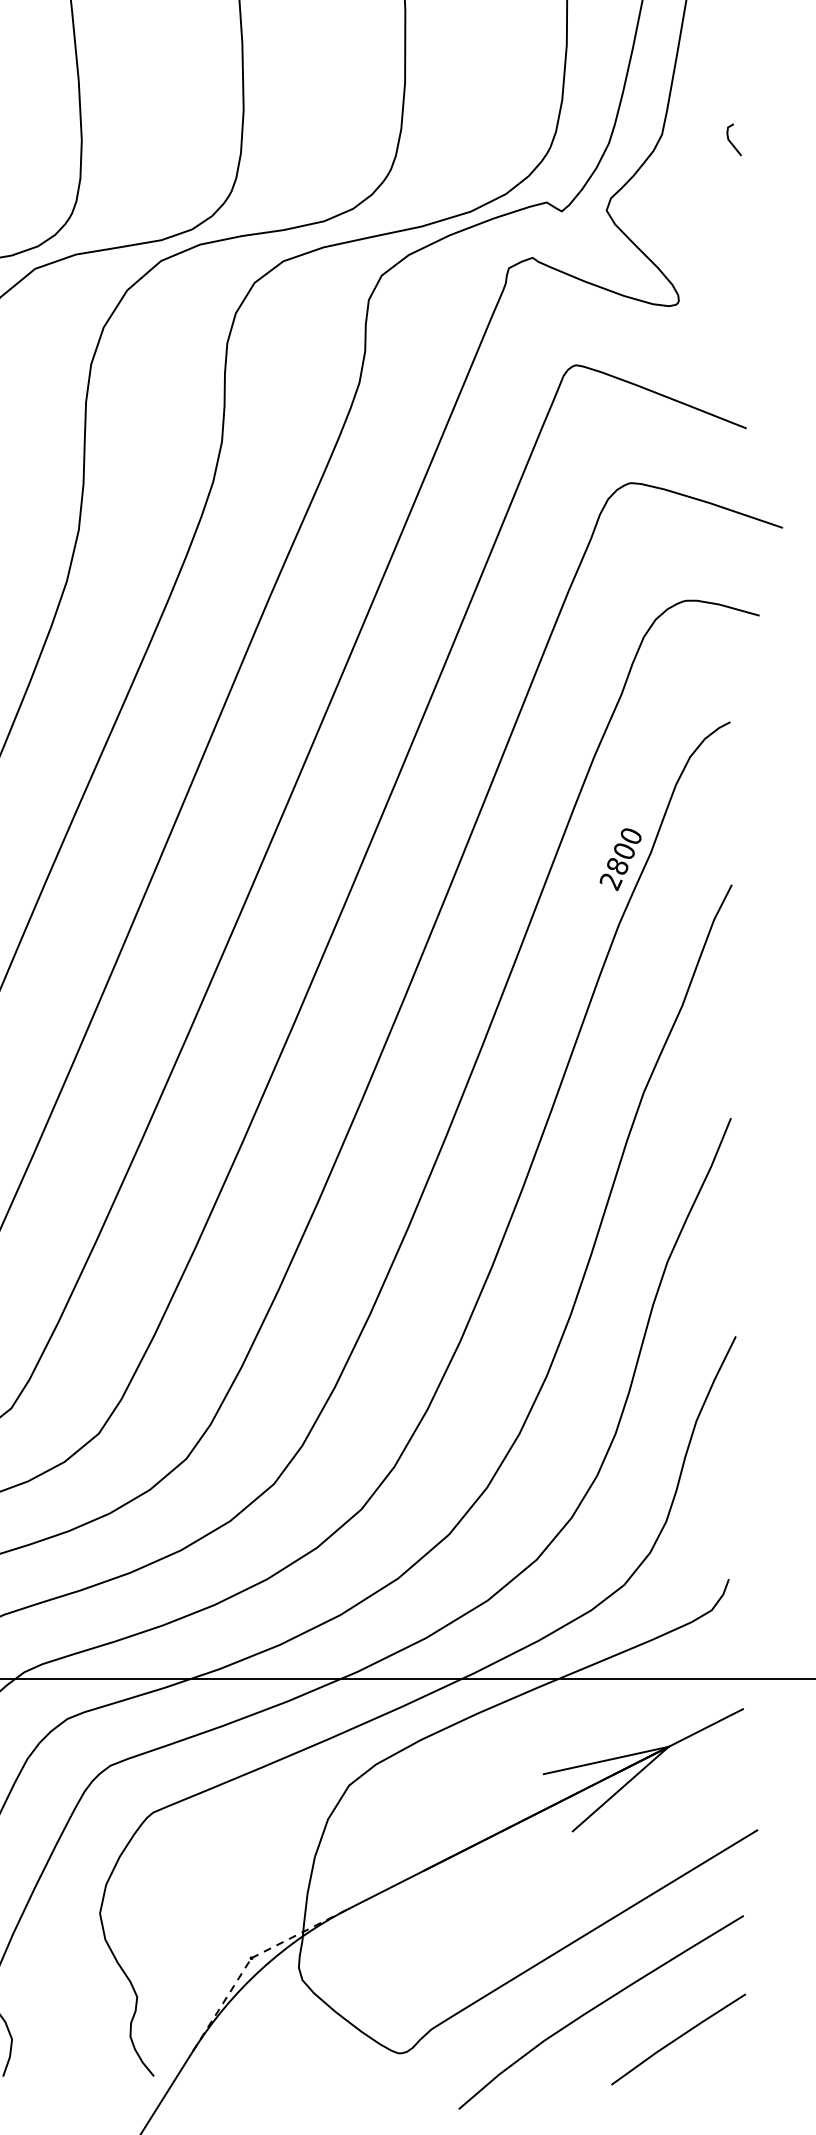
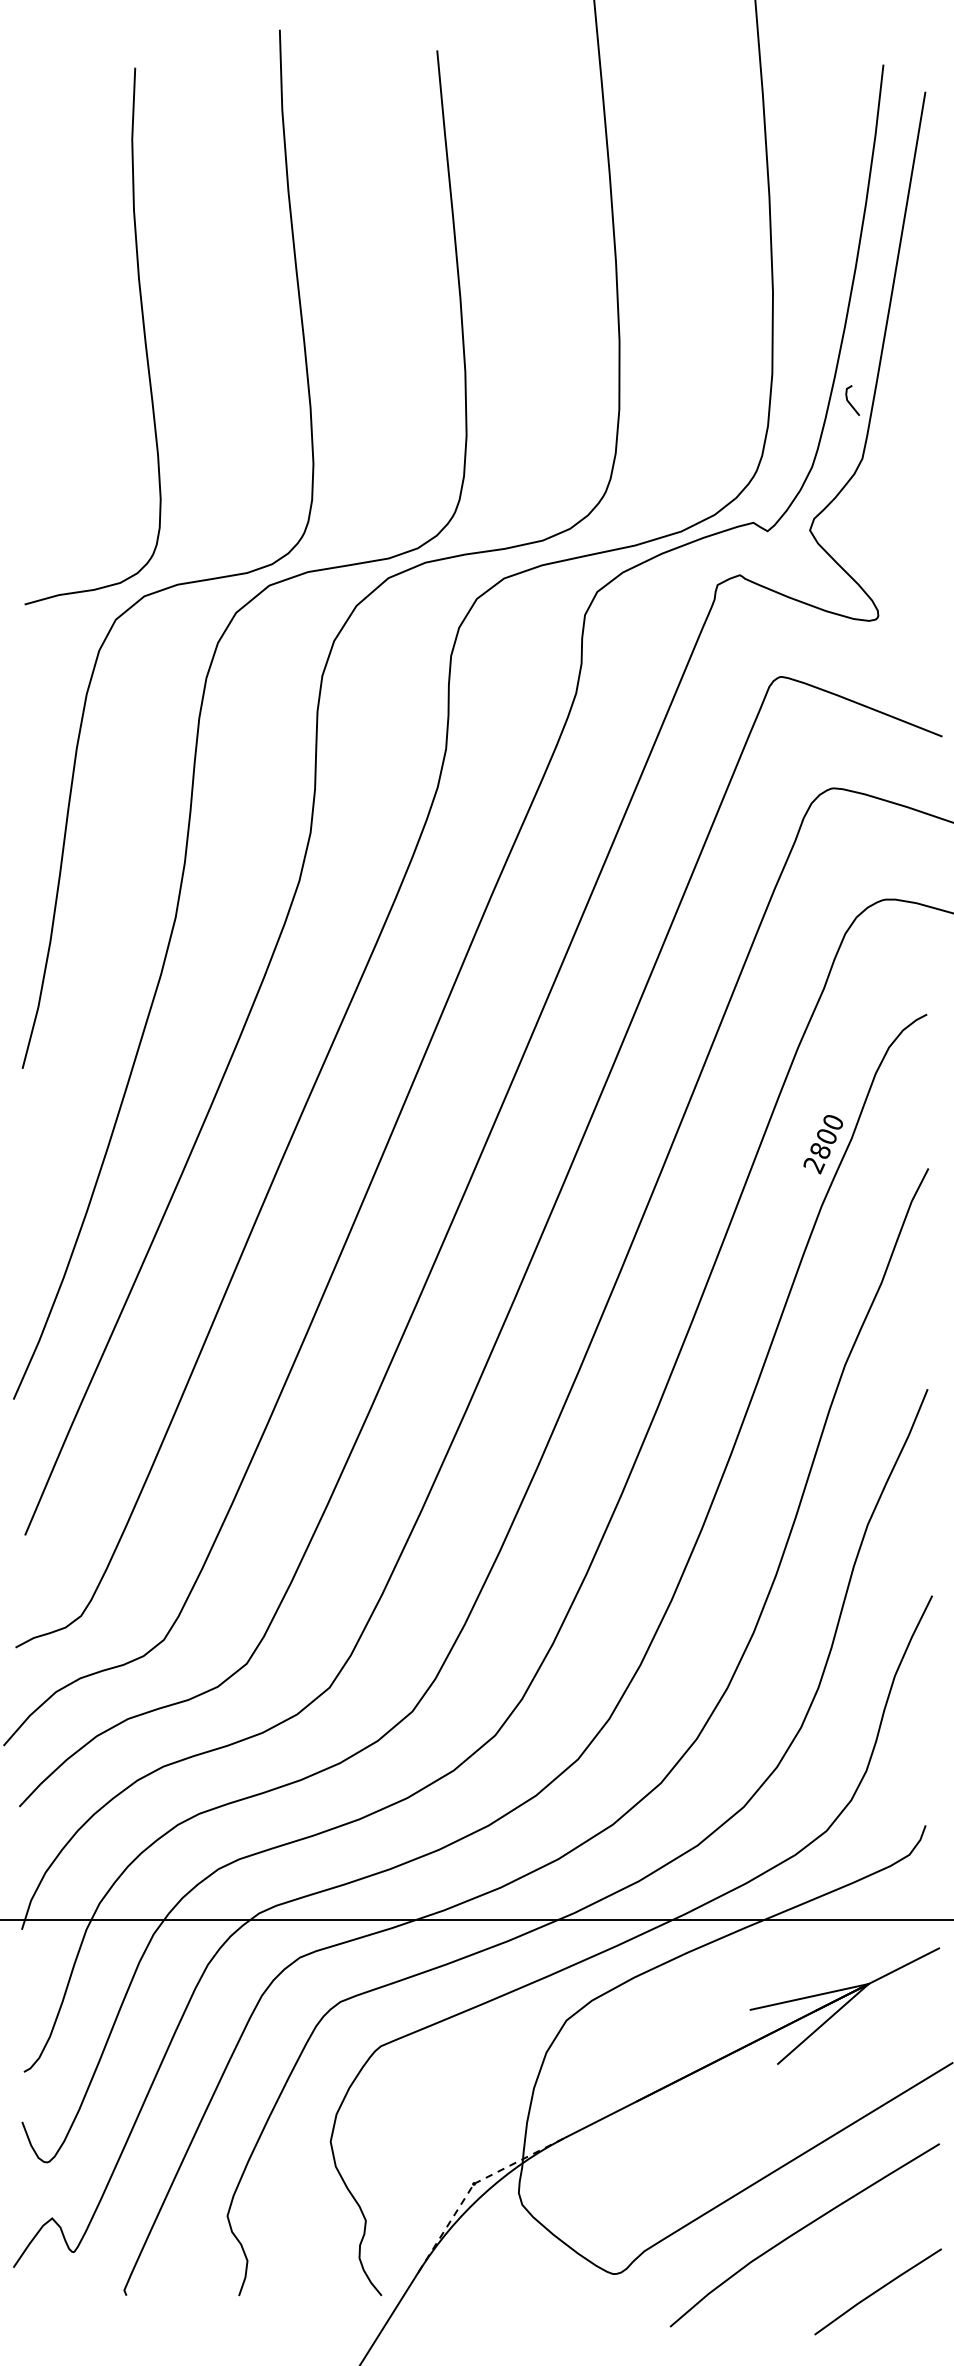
line: (731, 141) -> (850, 402), moved
line: (677, 2039) -> (877, 2291), moved

